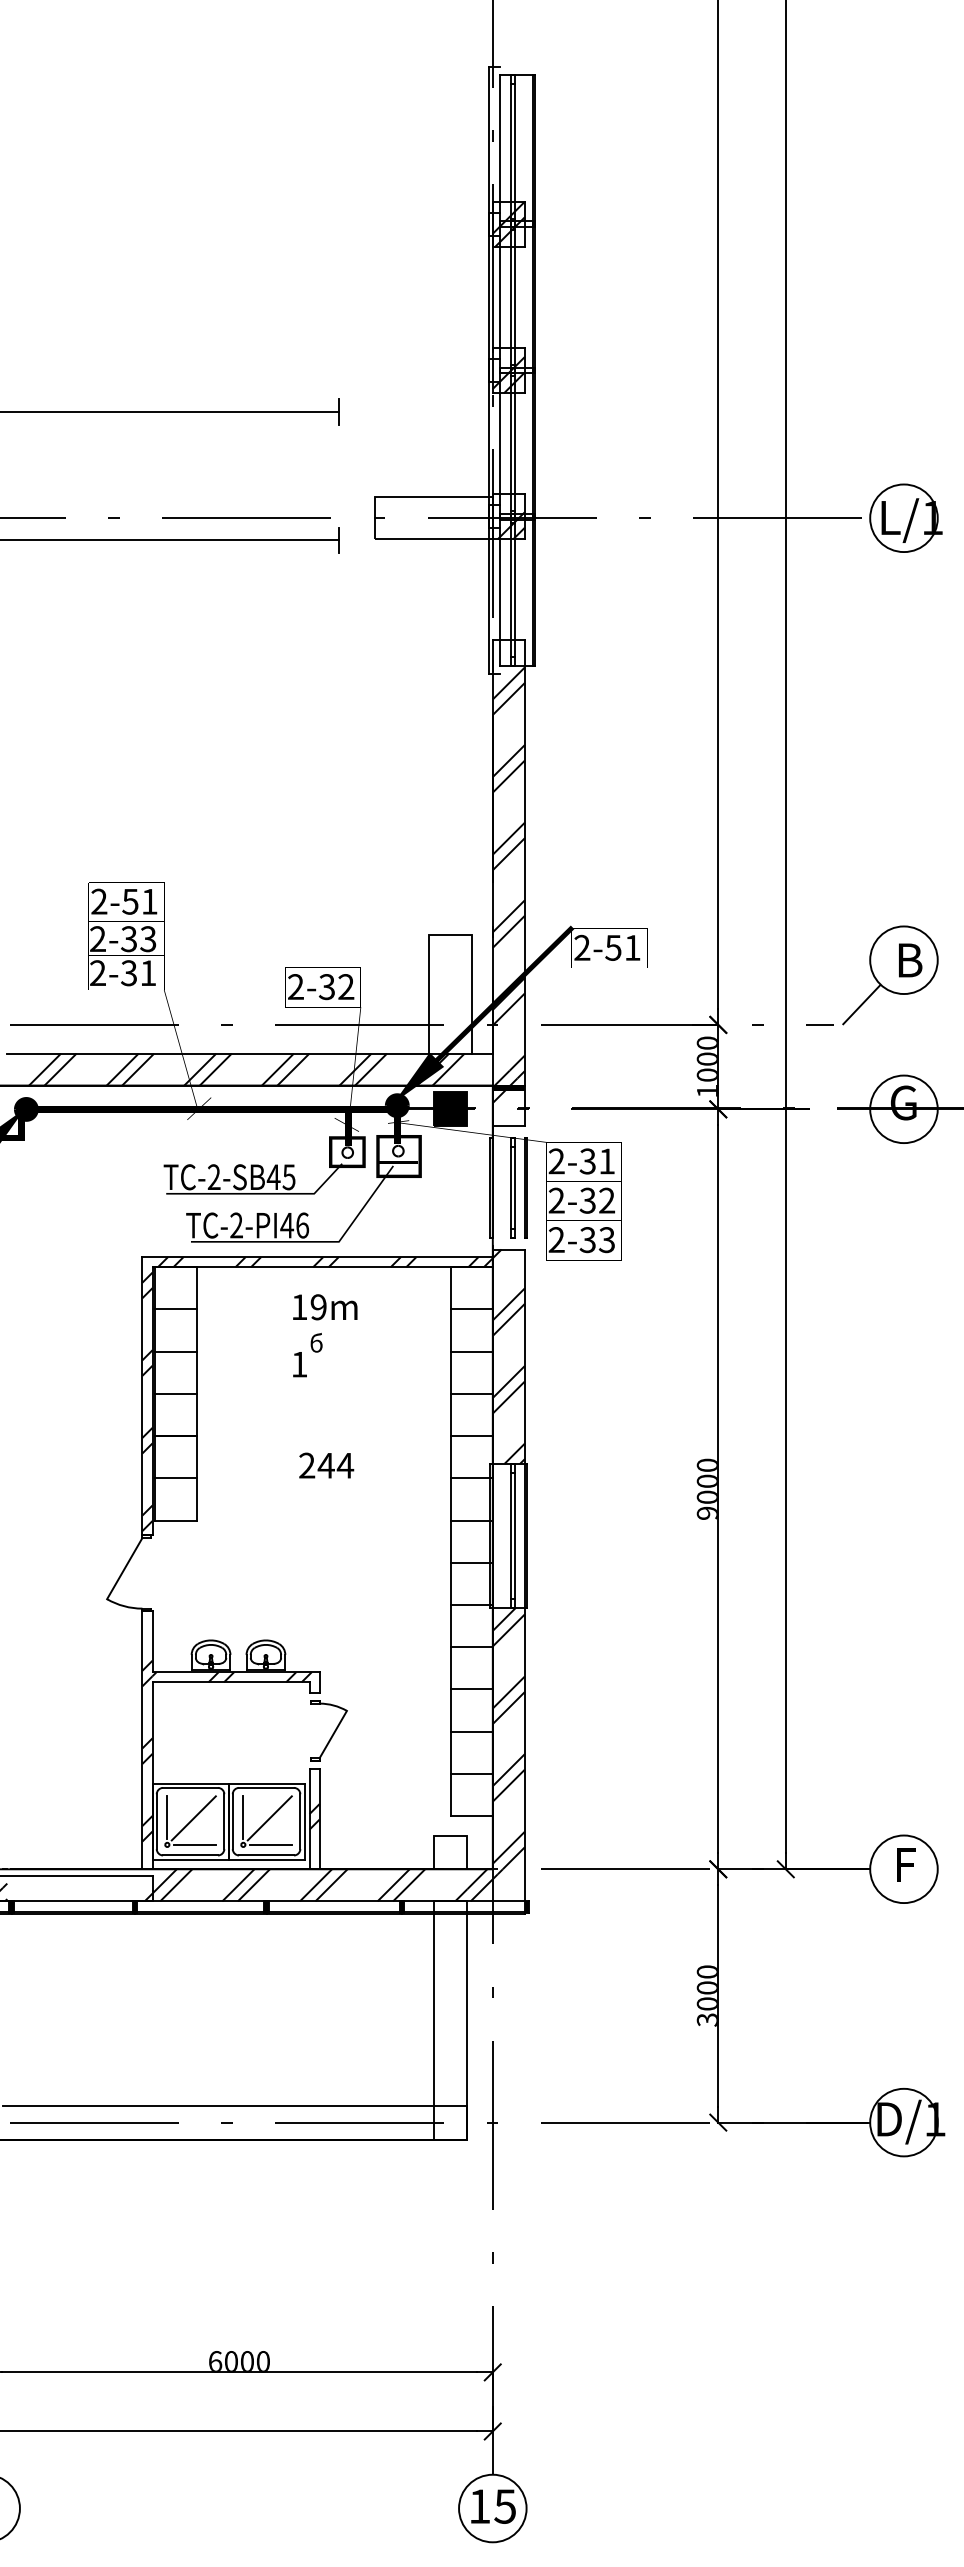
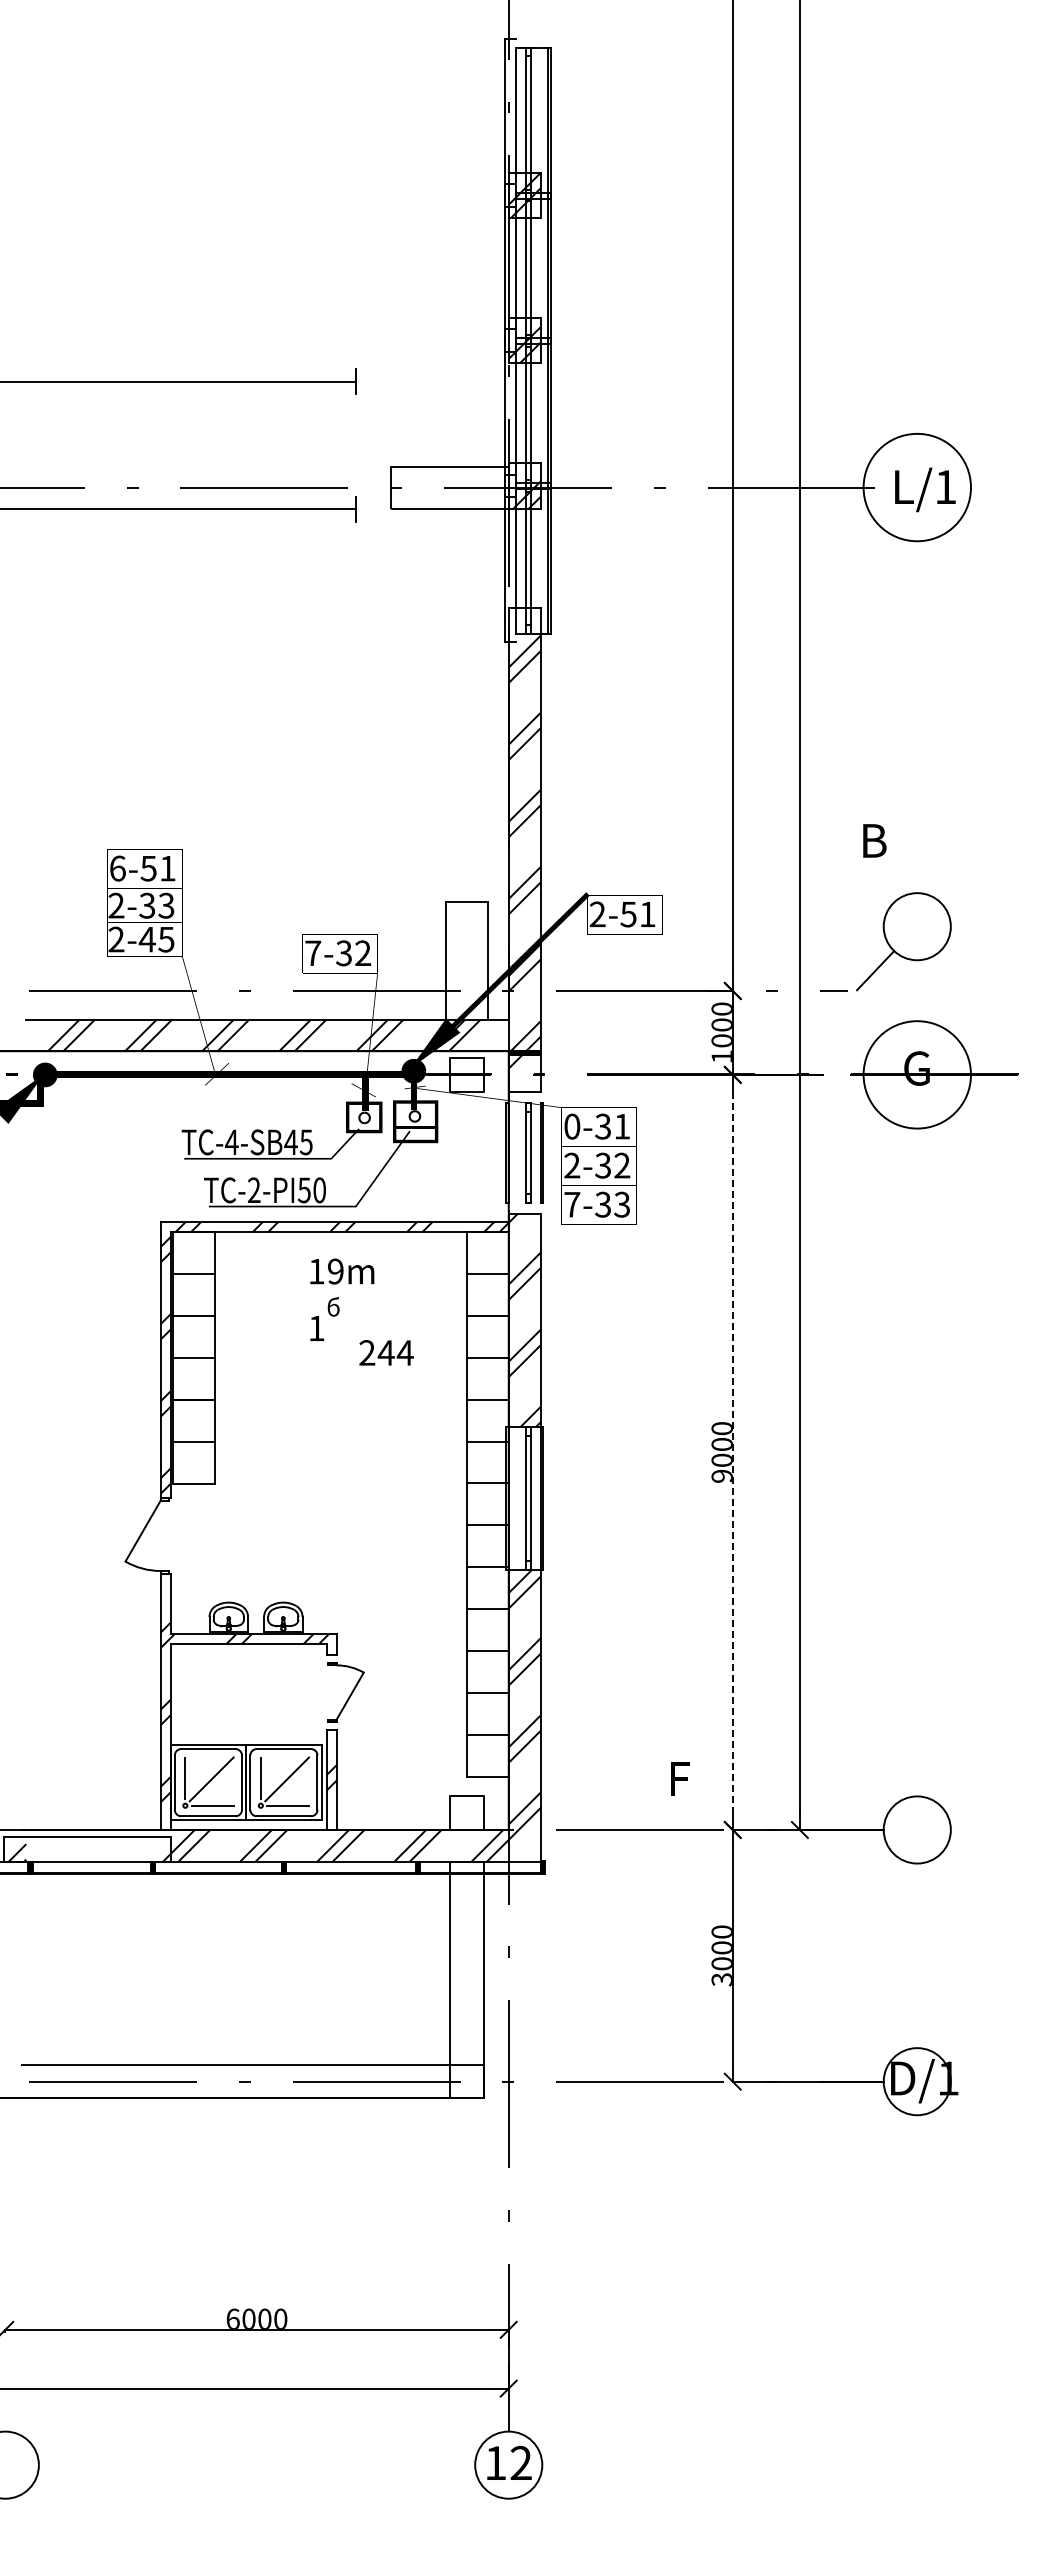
circle: (903, 518) -> (916, 487), size x1.6
text: (99, 901) -> (117, 868), 2-51 -> 6-51
text: (910, 960) -> (874, 840), moved
text: (138, 973) -> (156, 939), 2-31 -> 2-45
text: (296, 986) -> (313, 952), 2-32 -> 7-32
fill: (450, 1108) -> (466, 1074), removed
circle: (903, 1108) -> (916, 1074), size x1.6
text: (556, 1161) -> (572, 1126), 2-31 -> 0-31
text: (213, 1176) -> (231, 1141), -2-SB45 -> -4-SB45
text: (294, 1225) -> (311, 1190), -2-PI46 -> -2-PI50
text: (556, 1239) -> (572, 1204), 2-33 -> 7-33
text: (326, 1465) -> (386, 1352), moved
line: (717, 1489) -> (732, 1452), solid -> dashed
text: (906, 1864) -> (680, 1778), moved
text: (504, 2505) -> (520, 2462), 15 -> 12

